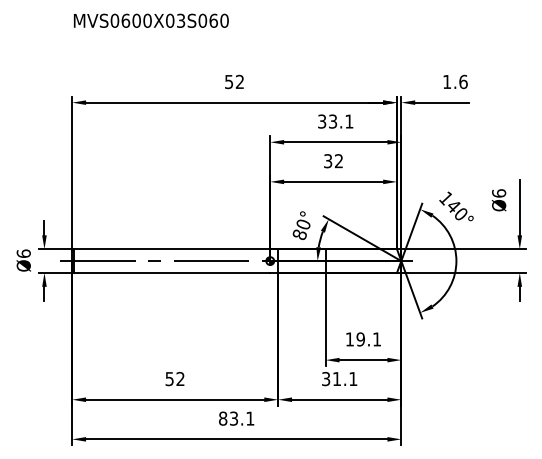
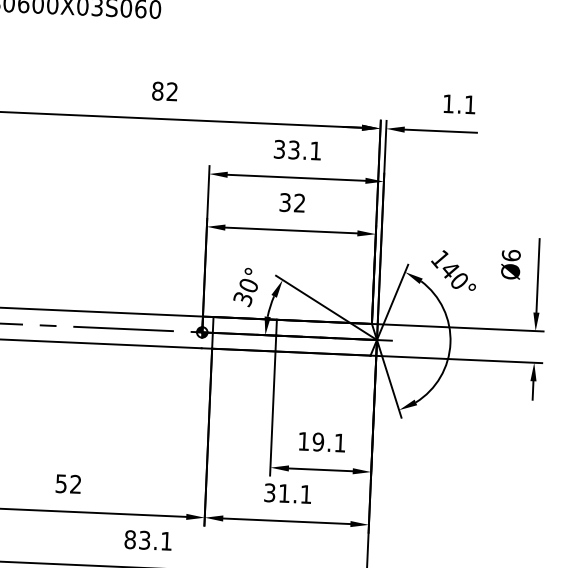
text: (229, 81) -> (158, 90), 52 -> 82
text: (463, 81) -> (470, 104), 1.6 -> 1.1
text: (299, 234) -> (242, 298), 80° -> 30°

